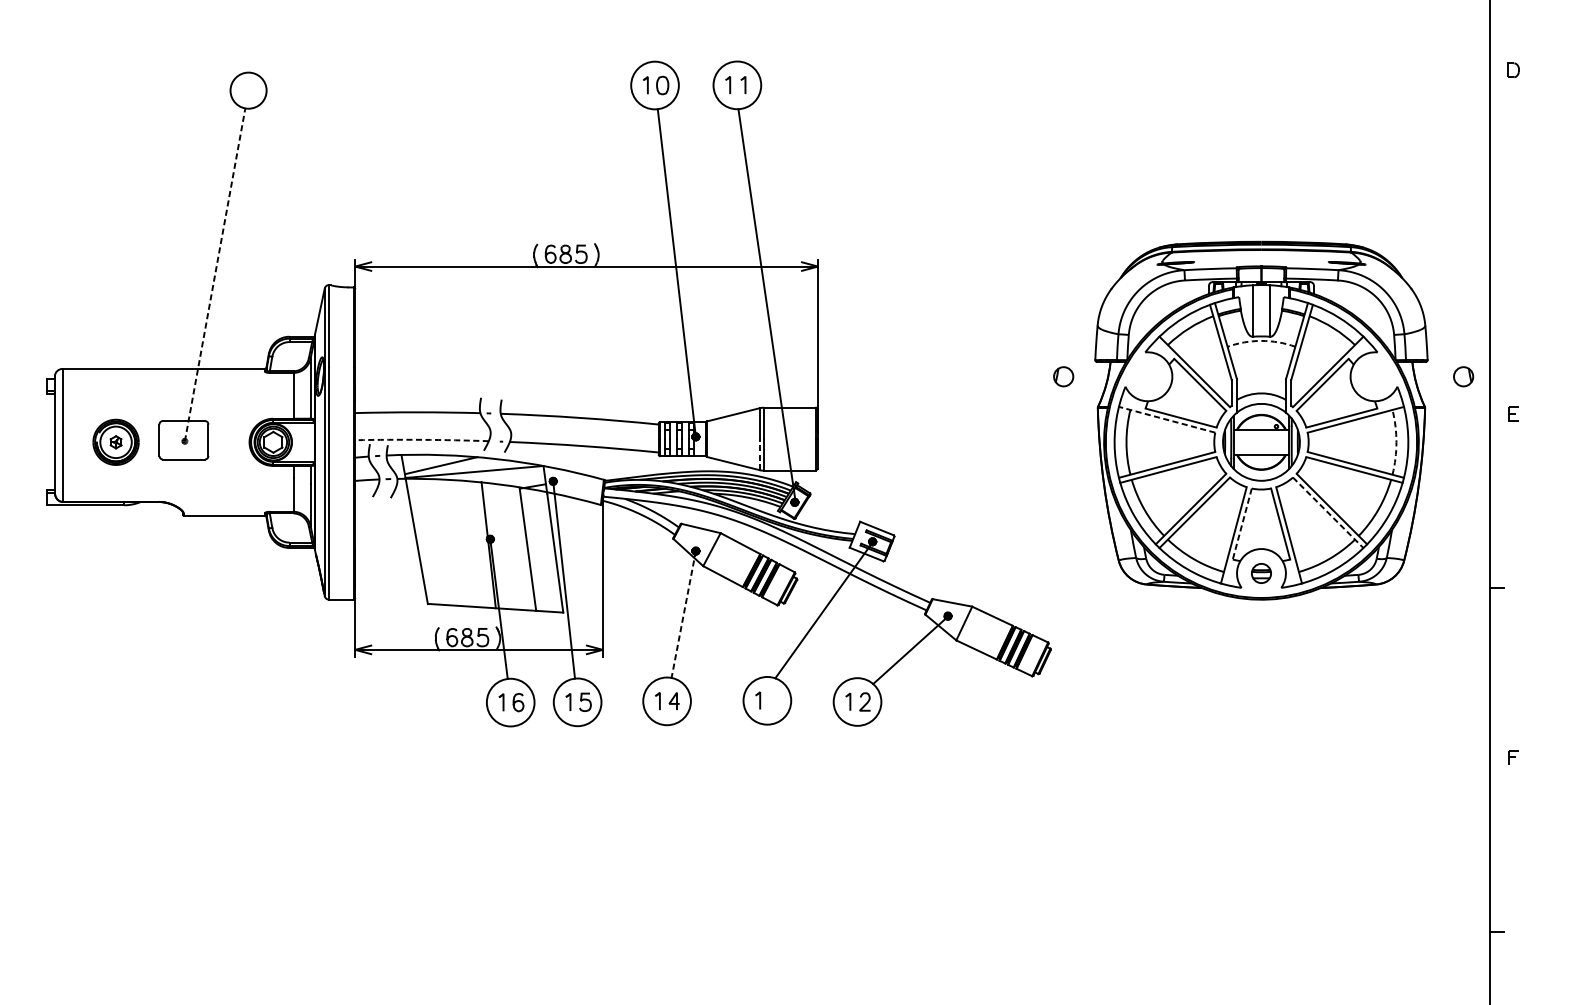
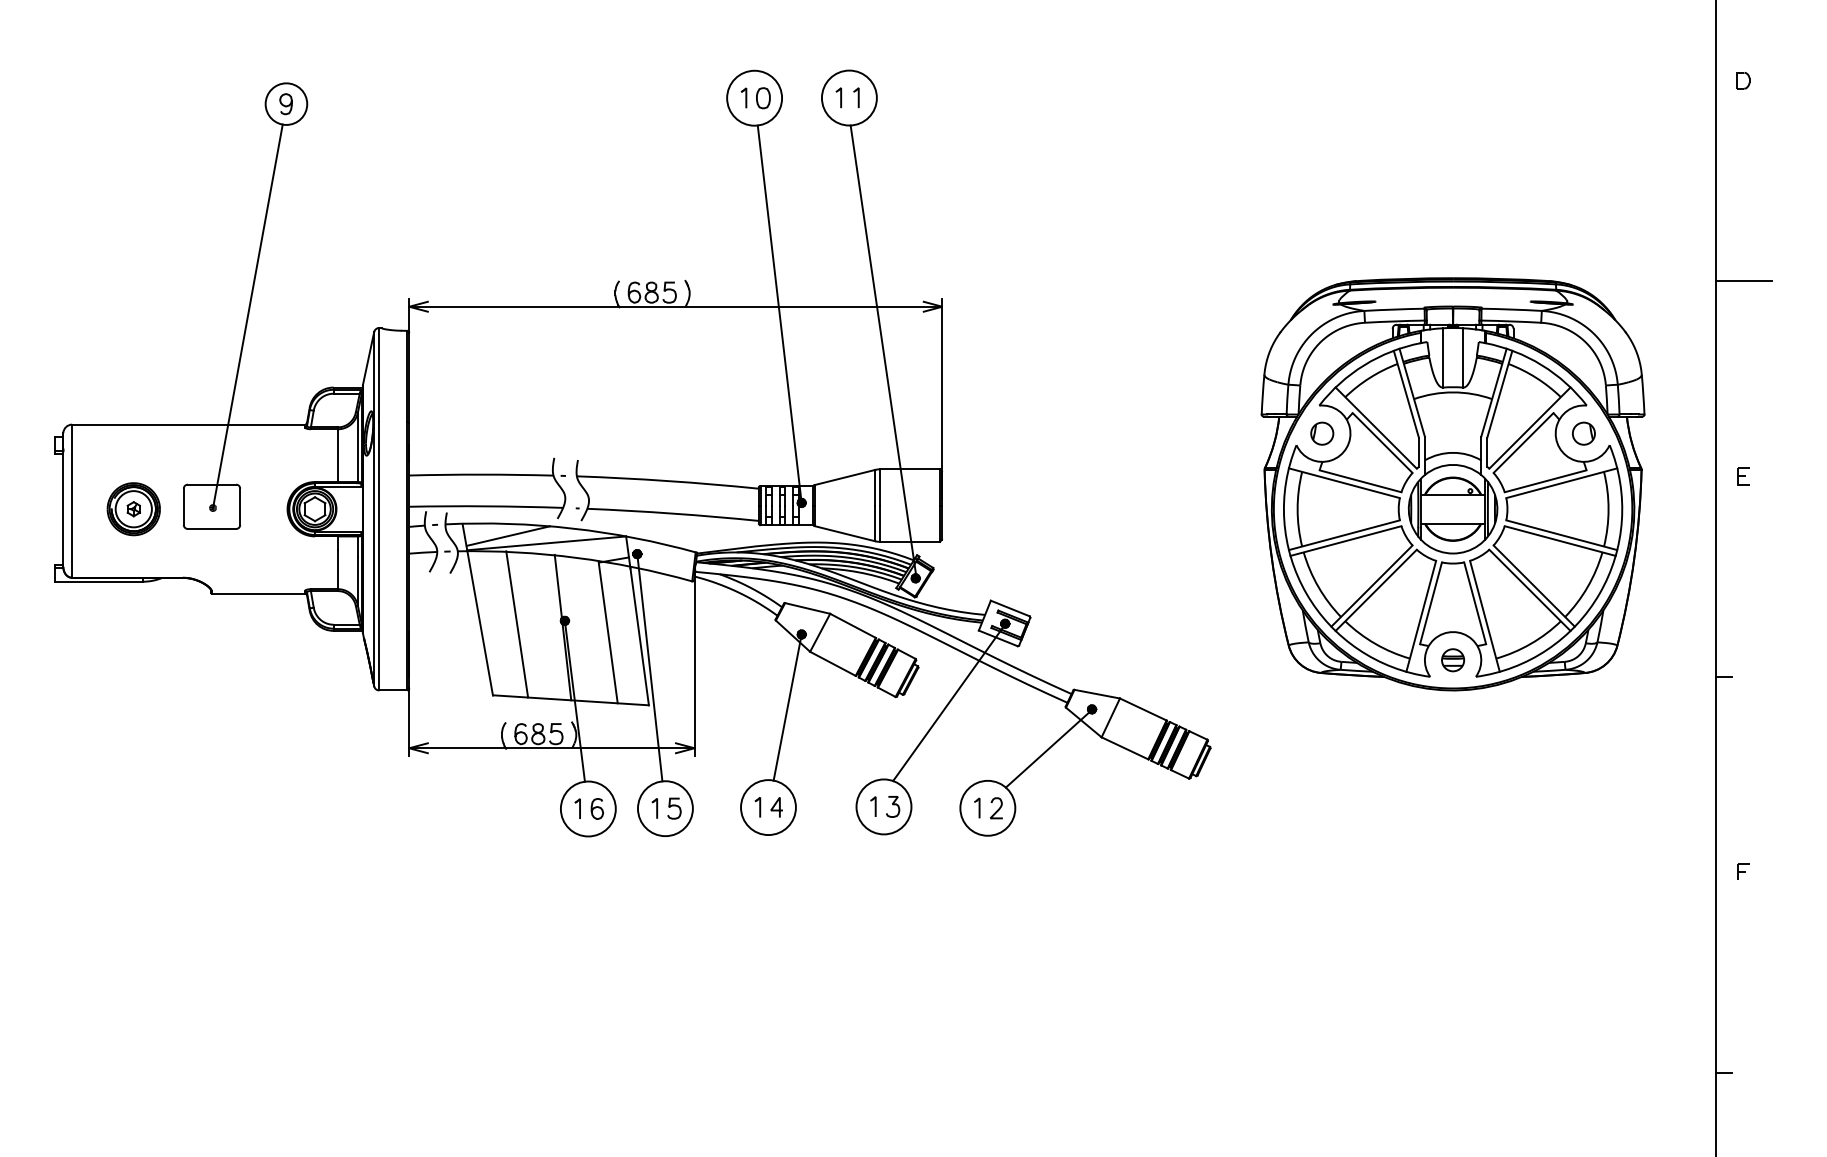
curve: (246, 90) -> (284, 104), added
line: (1513, 244) -> (1743, 281), added
line: (214, 275) -> (247, 316), dashed -> solid
arc: (1261, 341) -> (1453, 392), dashed -> solid
part: (1063, 376) -> (1322, 433), moved
part: (1463, 376) -> (1583, 433), moved
line: (1166, 420) -> (1343, 483), dashed -> solid
arc: (422, 439) -> (486, 506), dashed -> solid
arc: (1396, 442) -> (1608, 509), dashed -> solid
line: (760, 454) -> (875, 523), dashed -> solid
line: (1328, 512) -> (1530, 590), dashed -> solid
line: (1241, 524) -> (1430, 603), dashed -> solid
line: (449, 542) -> (517, 624), added
line: (683, 615) -> (787, 708), dashed -> solid
curve: (775, 699) -> (893, 805), added

